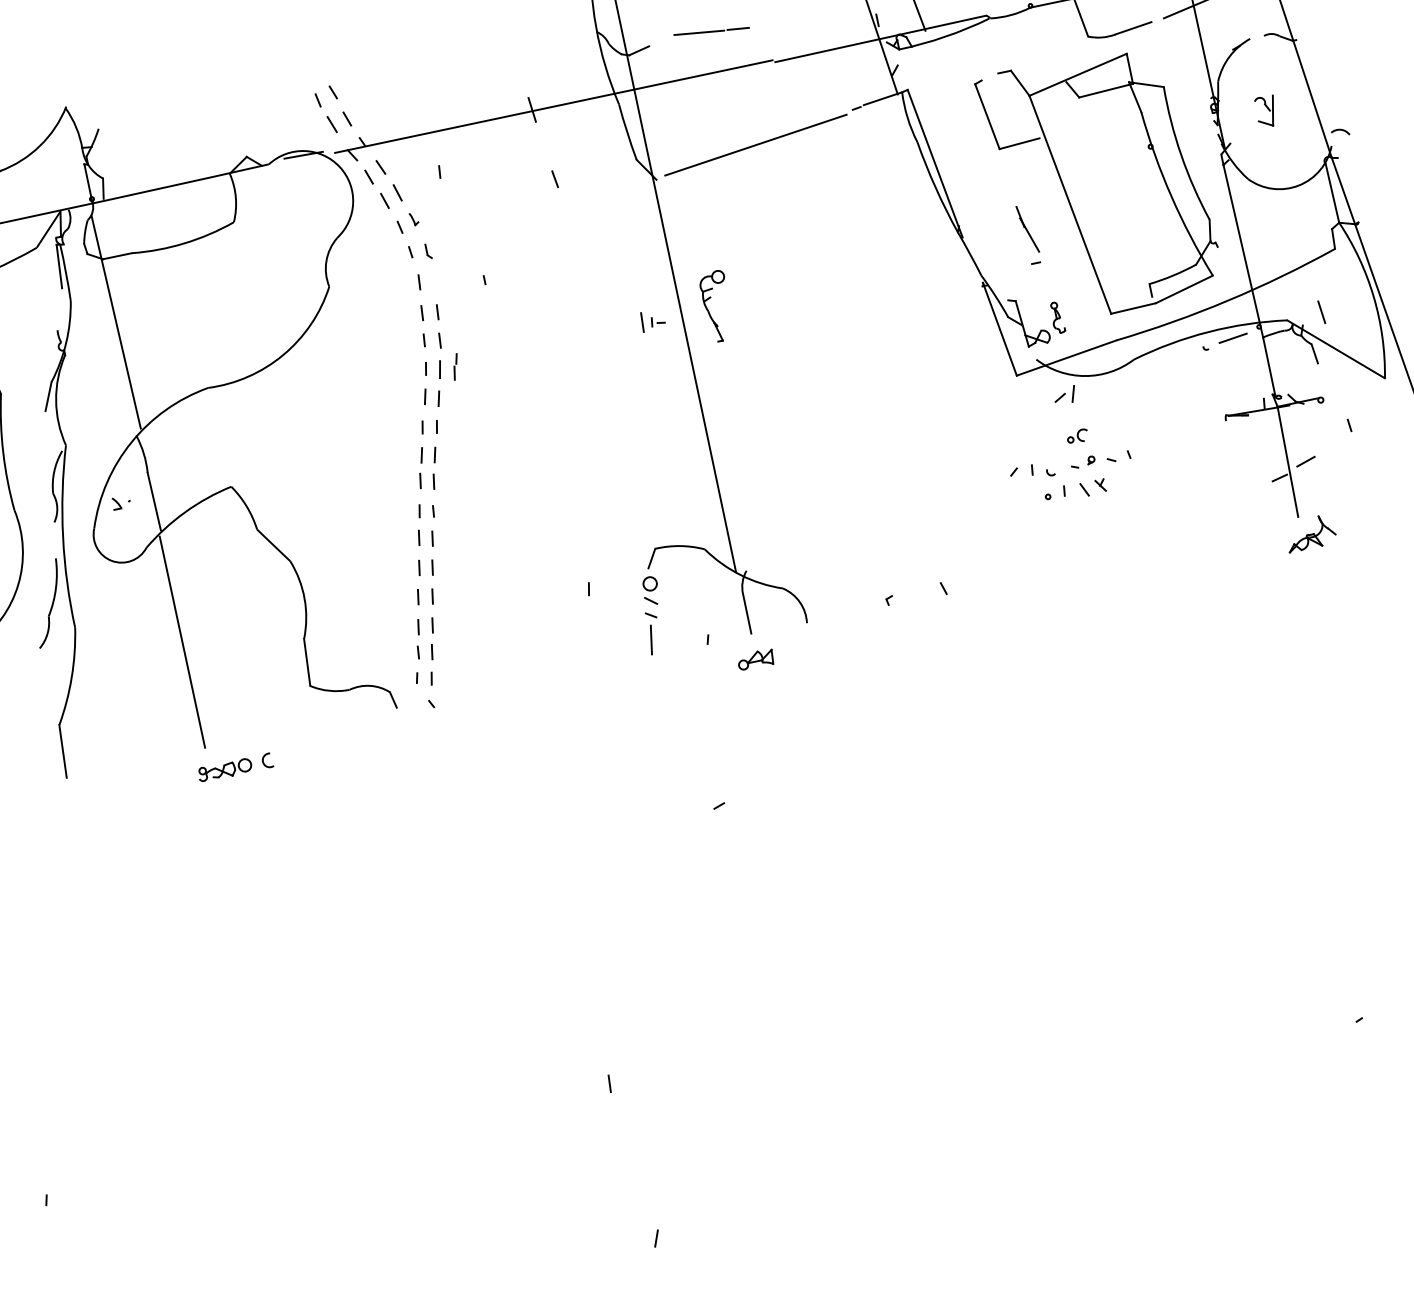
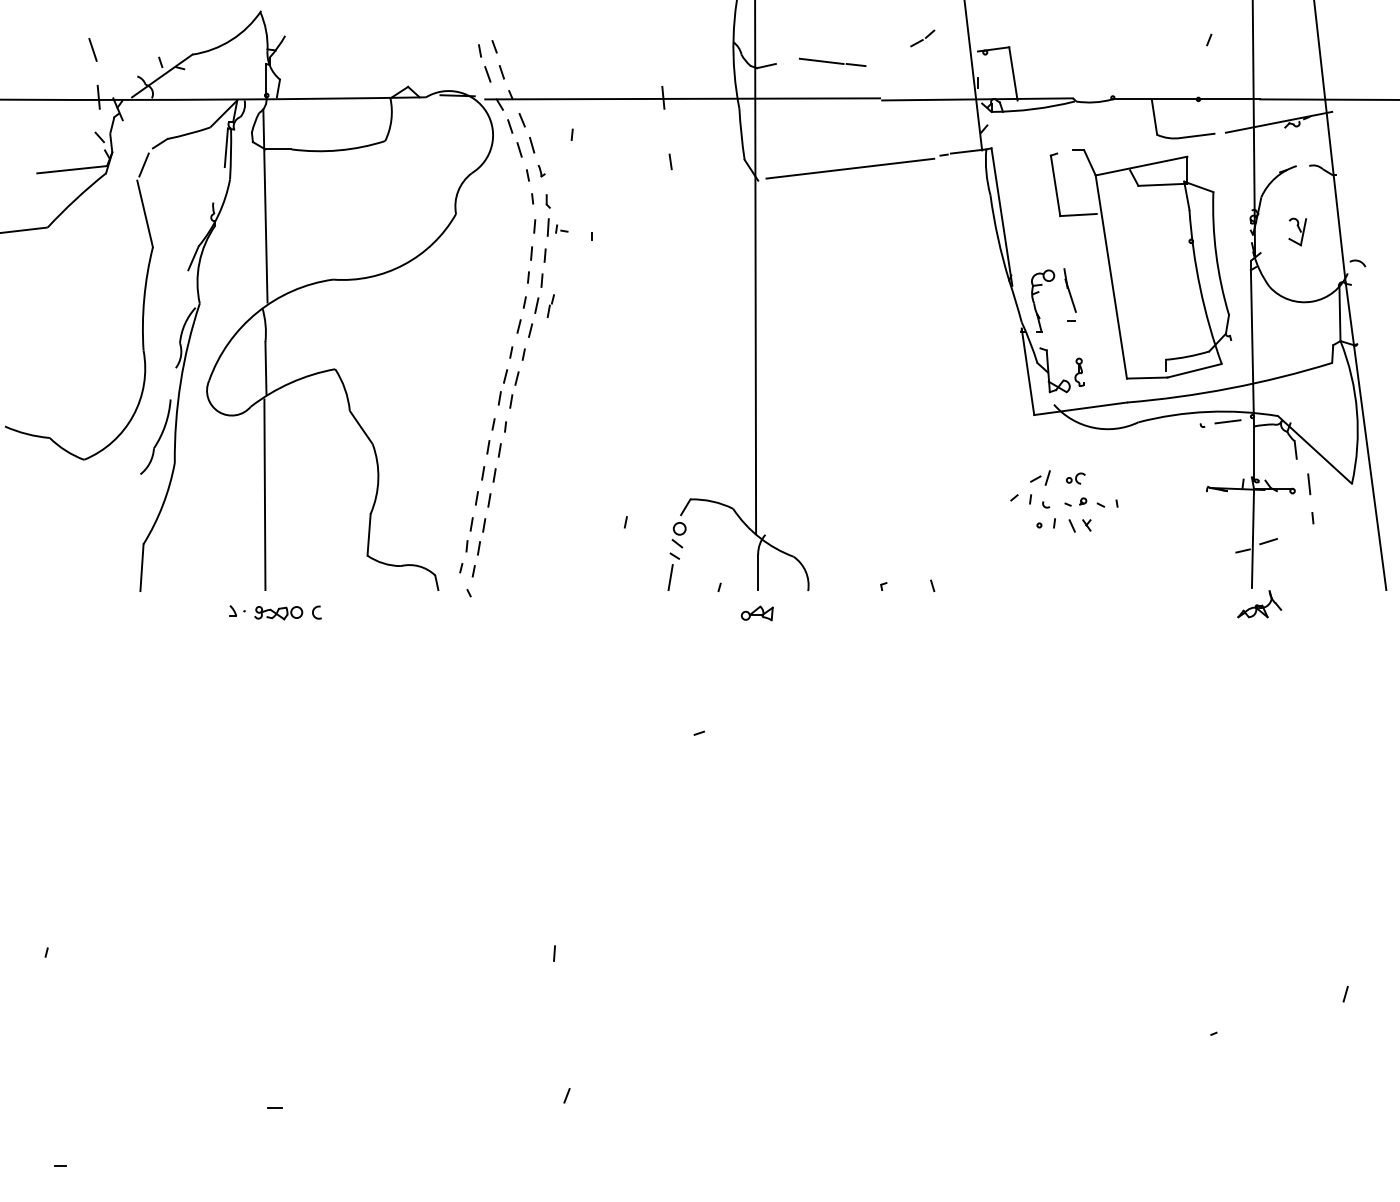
part: (709, 310) -> (1035, 303), moved
line: (1322, 312) -> (1309, 484), moved
part: (652, 320) -> (557, 227), moved
part: (1065, 395) -> (1040, 477), moved
part: (121, 501) -> (237, 610), moved

